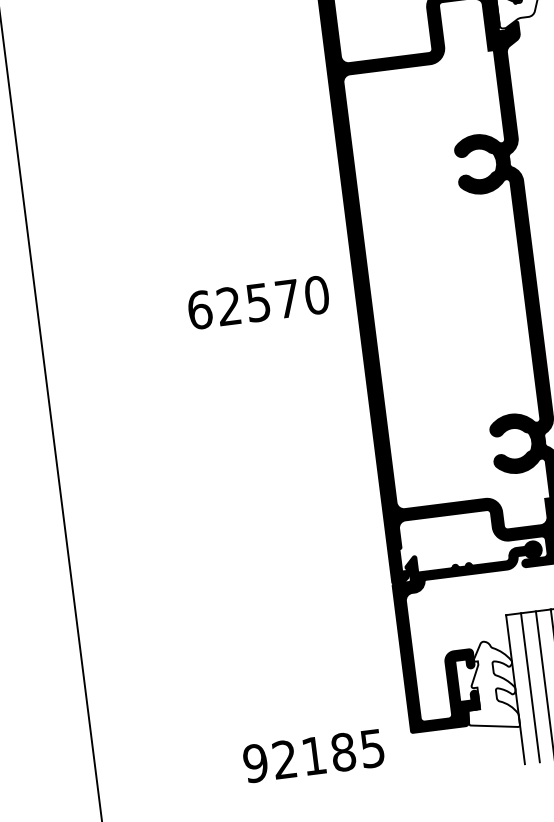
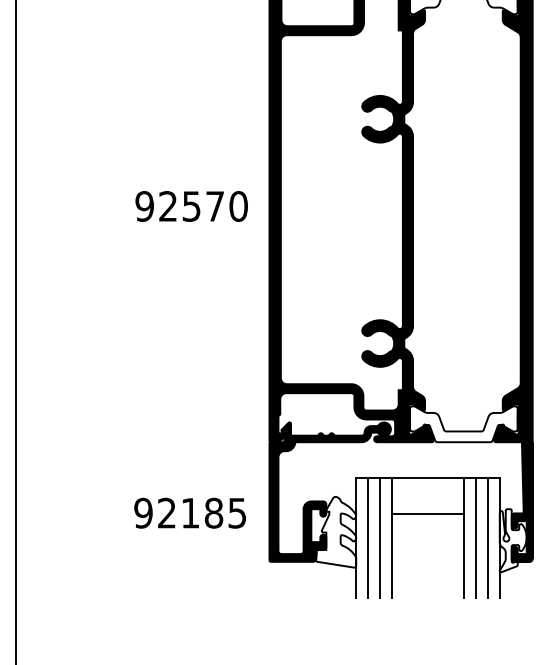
text: (199, 310) -> (144, 206), 62570 -> 92570
text: (312, 755) -> (189, 512), moved

